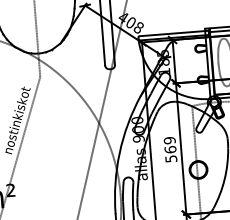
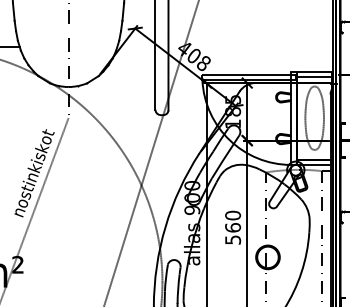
text: (170, 140) -> (233, 215), 569 -> 560

